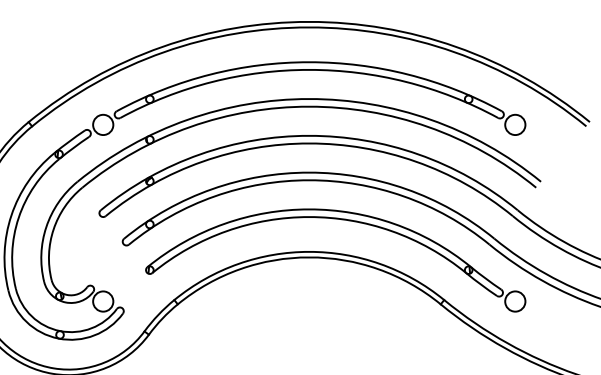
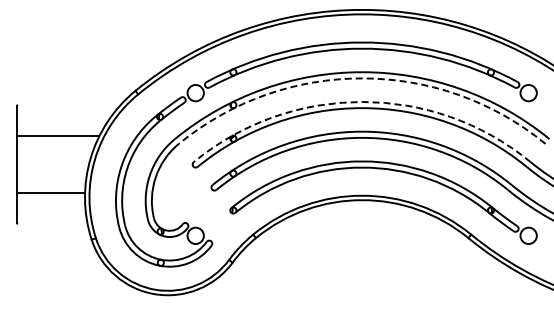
arc: (309, 106) -> (362, 78), solid -> dashed
arc: (309, 135) -> (362, 101), solid -> dashed

